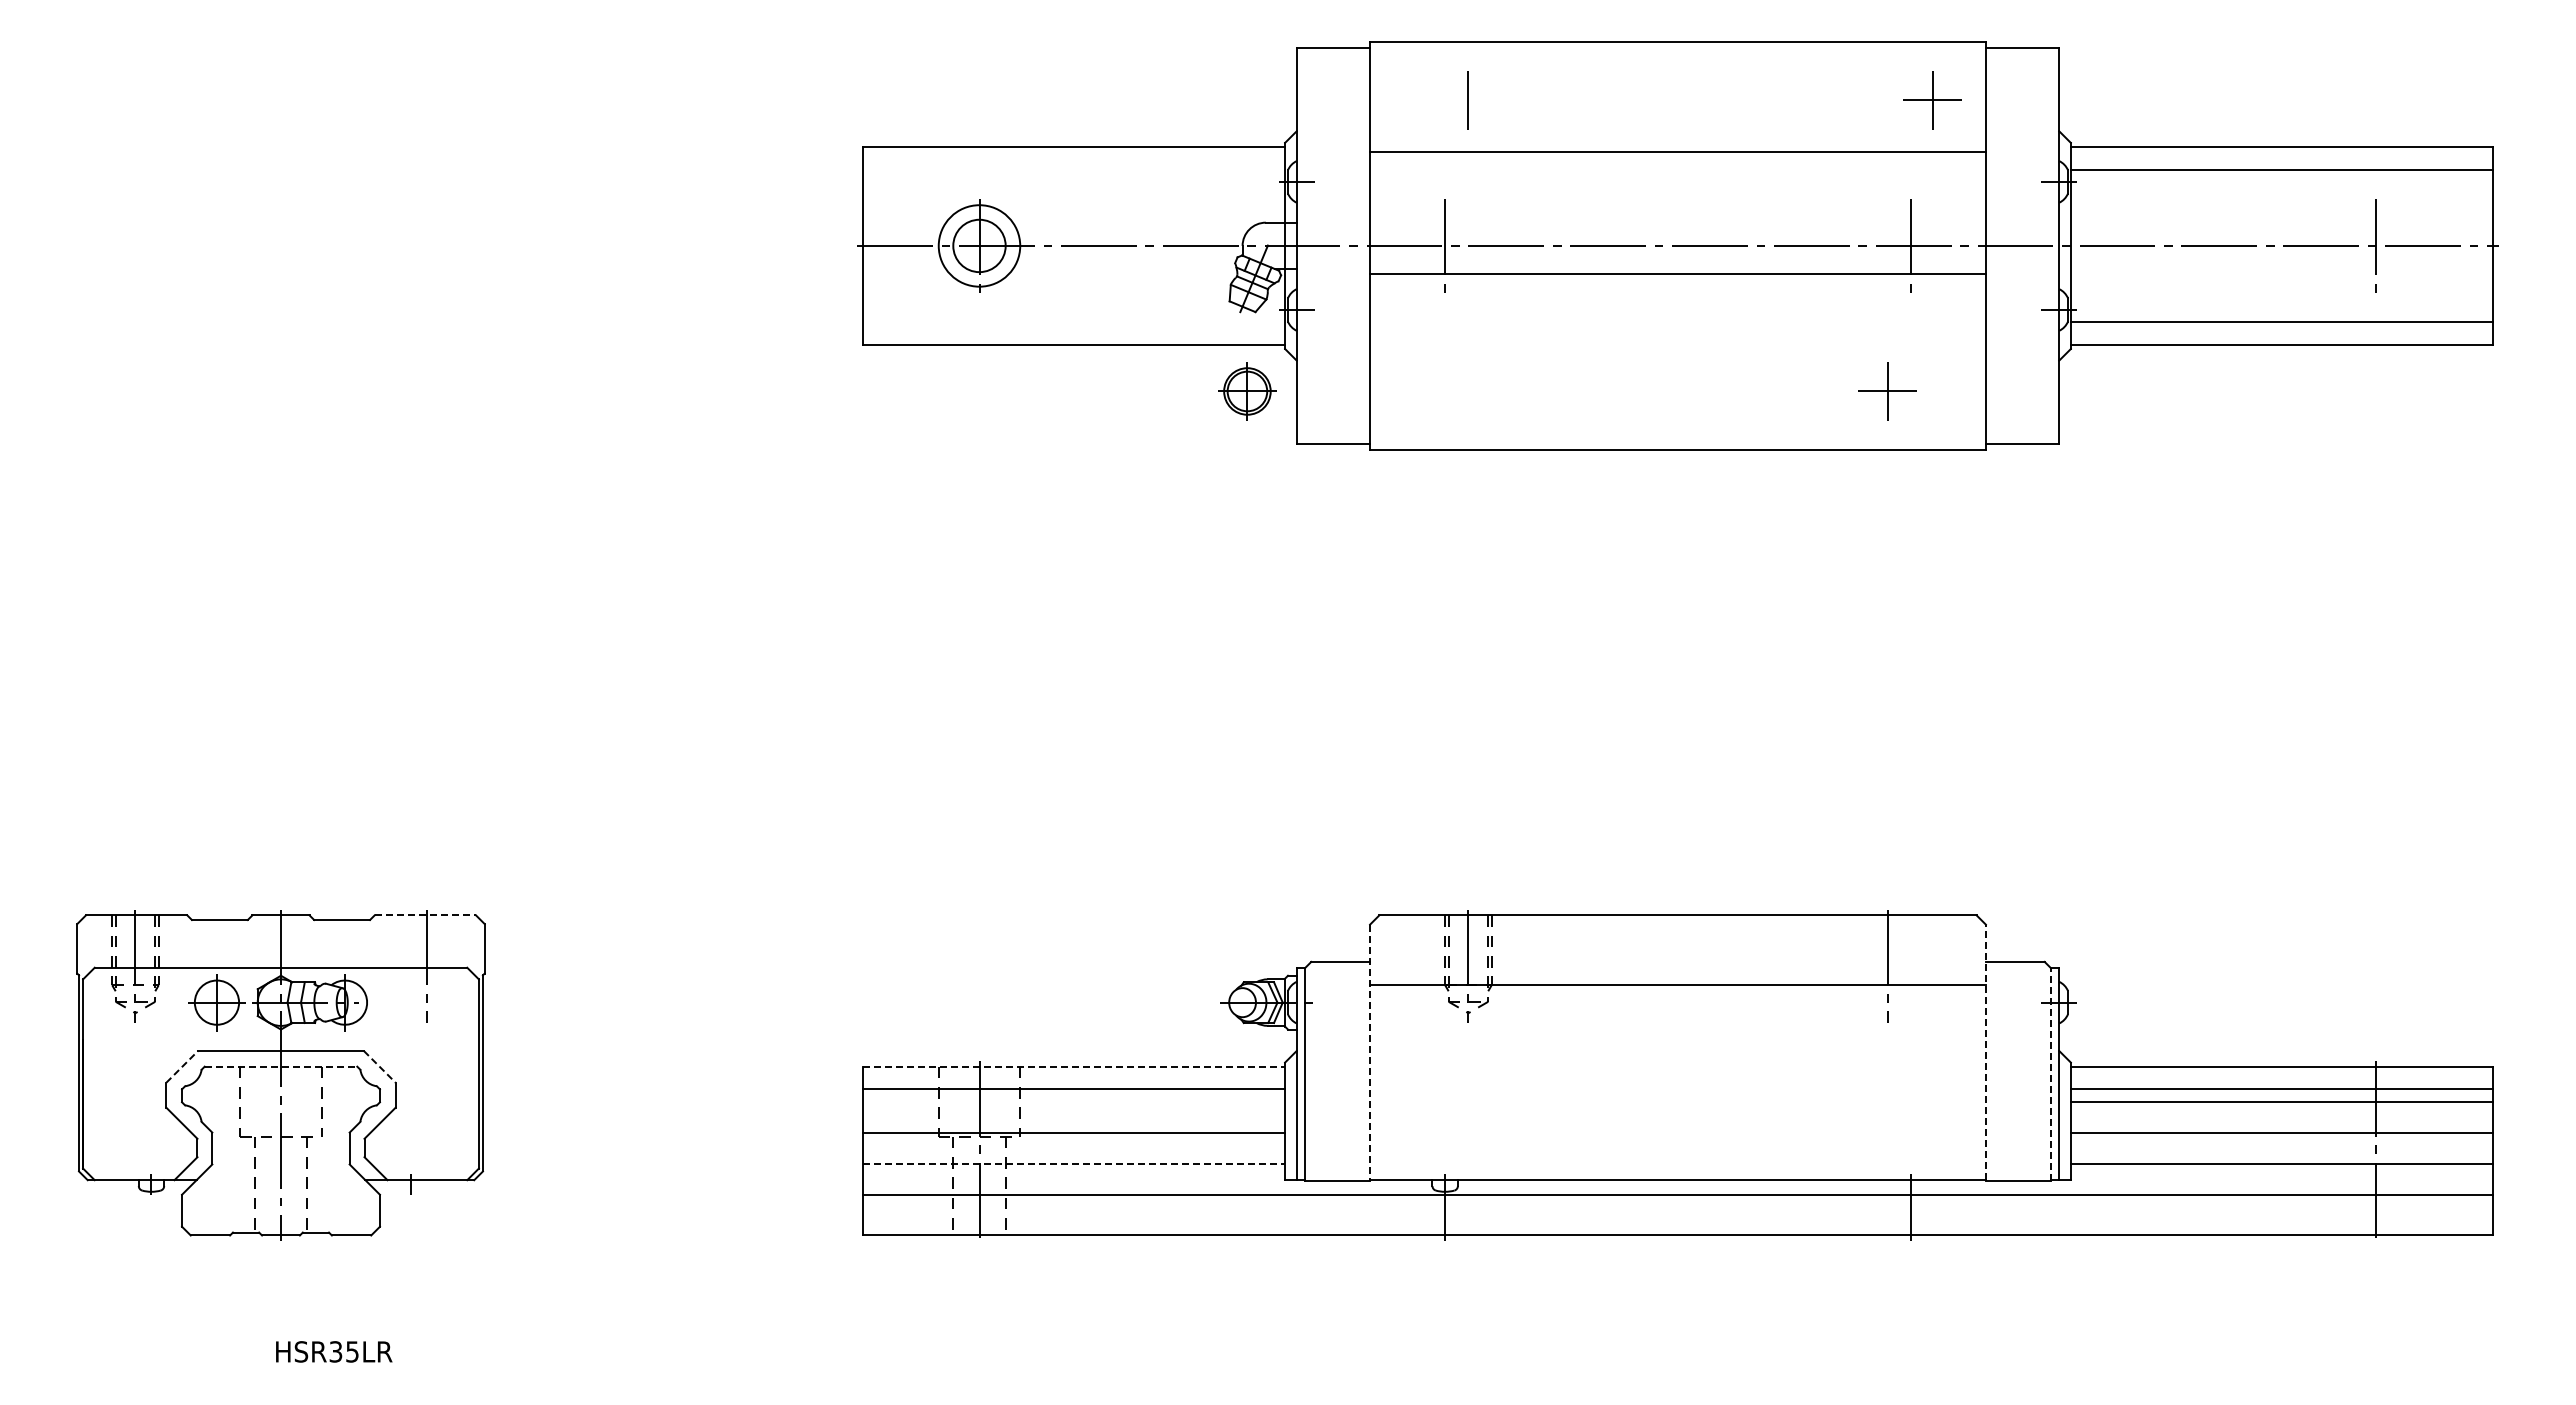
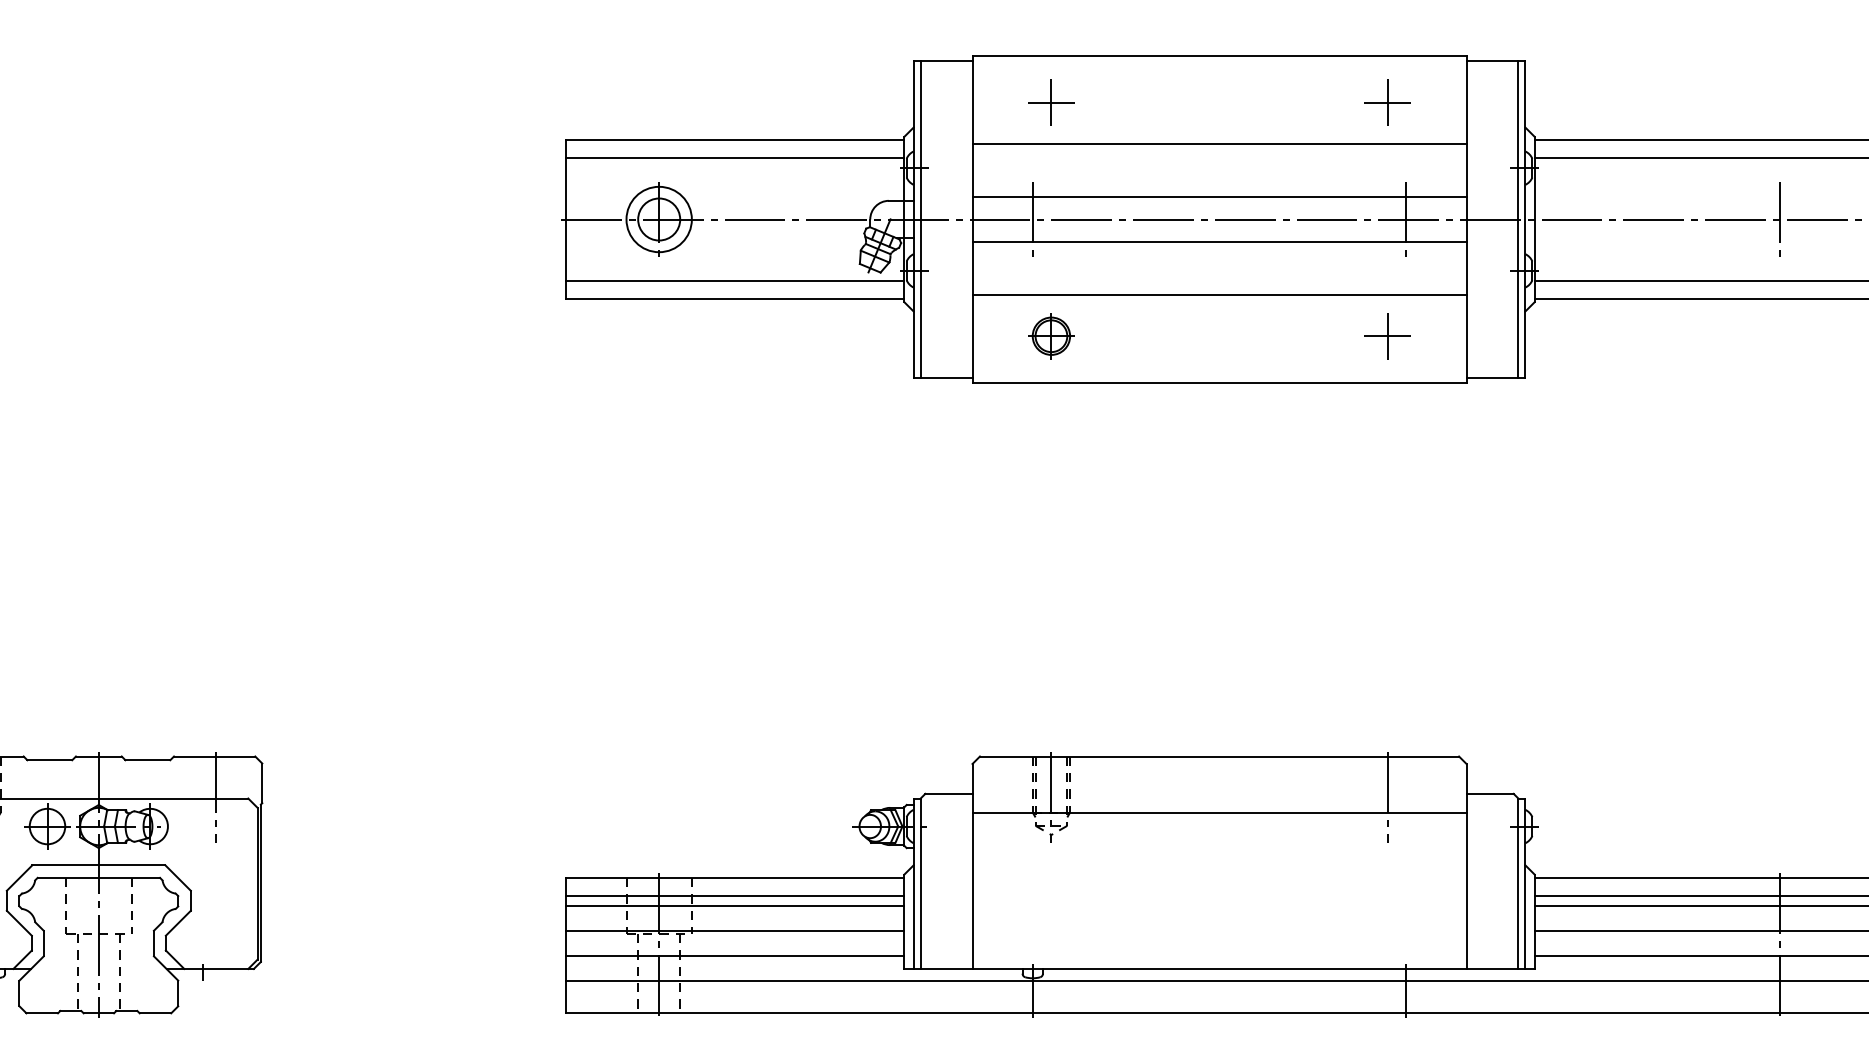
line: (1468, 100) -> (1051, 102), added
part: (1932, 100) -> (1387, 102), moved
line: (1074, 169) -> (735, 158), added
line: (1677, 217) -> (1219, 196), added
line: (1305, 245) -> (920, 219), added
line: (2050, 245) -> (1518, 219), added
line: (1074, 322) -> (735, 280), added
line: (1677, 339) -> (1219, 294), added
part: (1247, 391) -> (1051, 336), moved
line: (425, 915) -> (214, 756), dashed -> solid
line: (1370, 1052) -> (972, 866), dashed -> solid
line: (1985, 1052) -> (1466, 866), dashed -> solid
line: (182, 1066) -> (19, 877), dashed -> solid
line: (281, 1066) -> (99, 877), dashed -> solid
line: (1074, 1066) -> (735, 877), dashed -> solid
line: (380, 1067) -> (178, 878), dashed -> solid
line: (2050, 1074) -> (1518, 884), dashed -> solid
line: (1074, 1102) -> (735, 906), added
line: (1074, 1164) -> (735, 956), dashed -> solid

